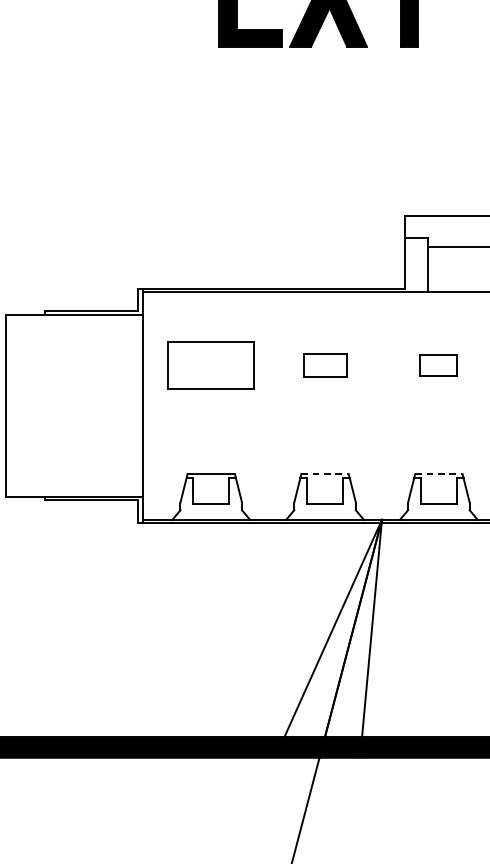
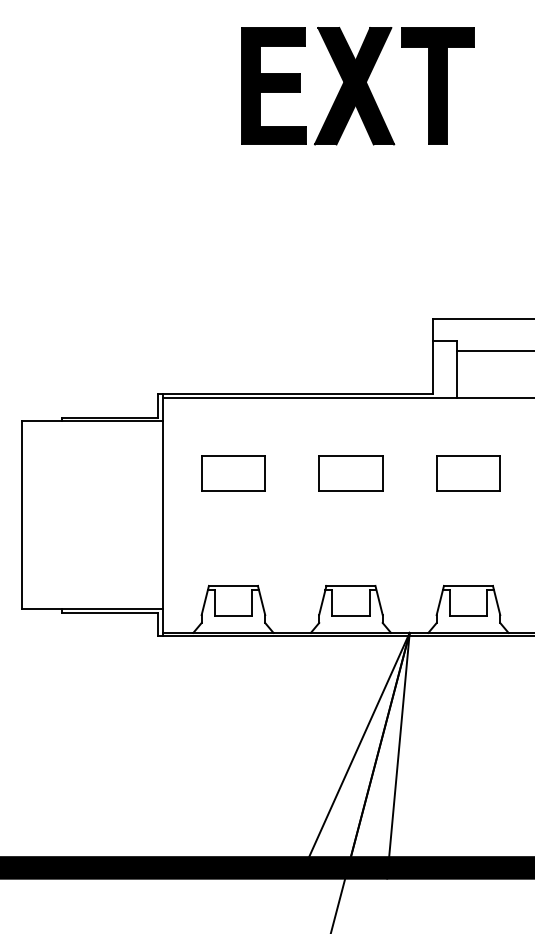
part: (211, 365) -> (233, 473), size x0.71
part: (324, 365) -> (350, 473), size x1.43
part: (438, 365) -> (468, 473), size x1.67
line: (325, 473) -> (351, 585), dashed -> solid
line: (438, 473) -> (468, 585), dashed -> solid

